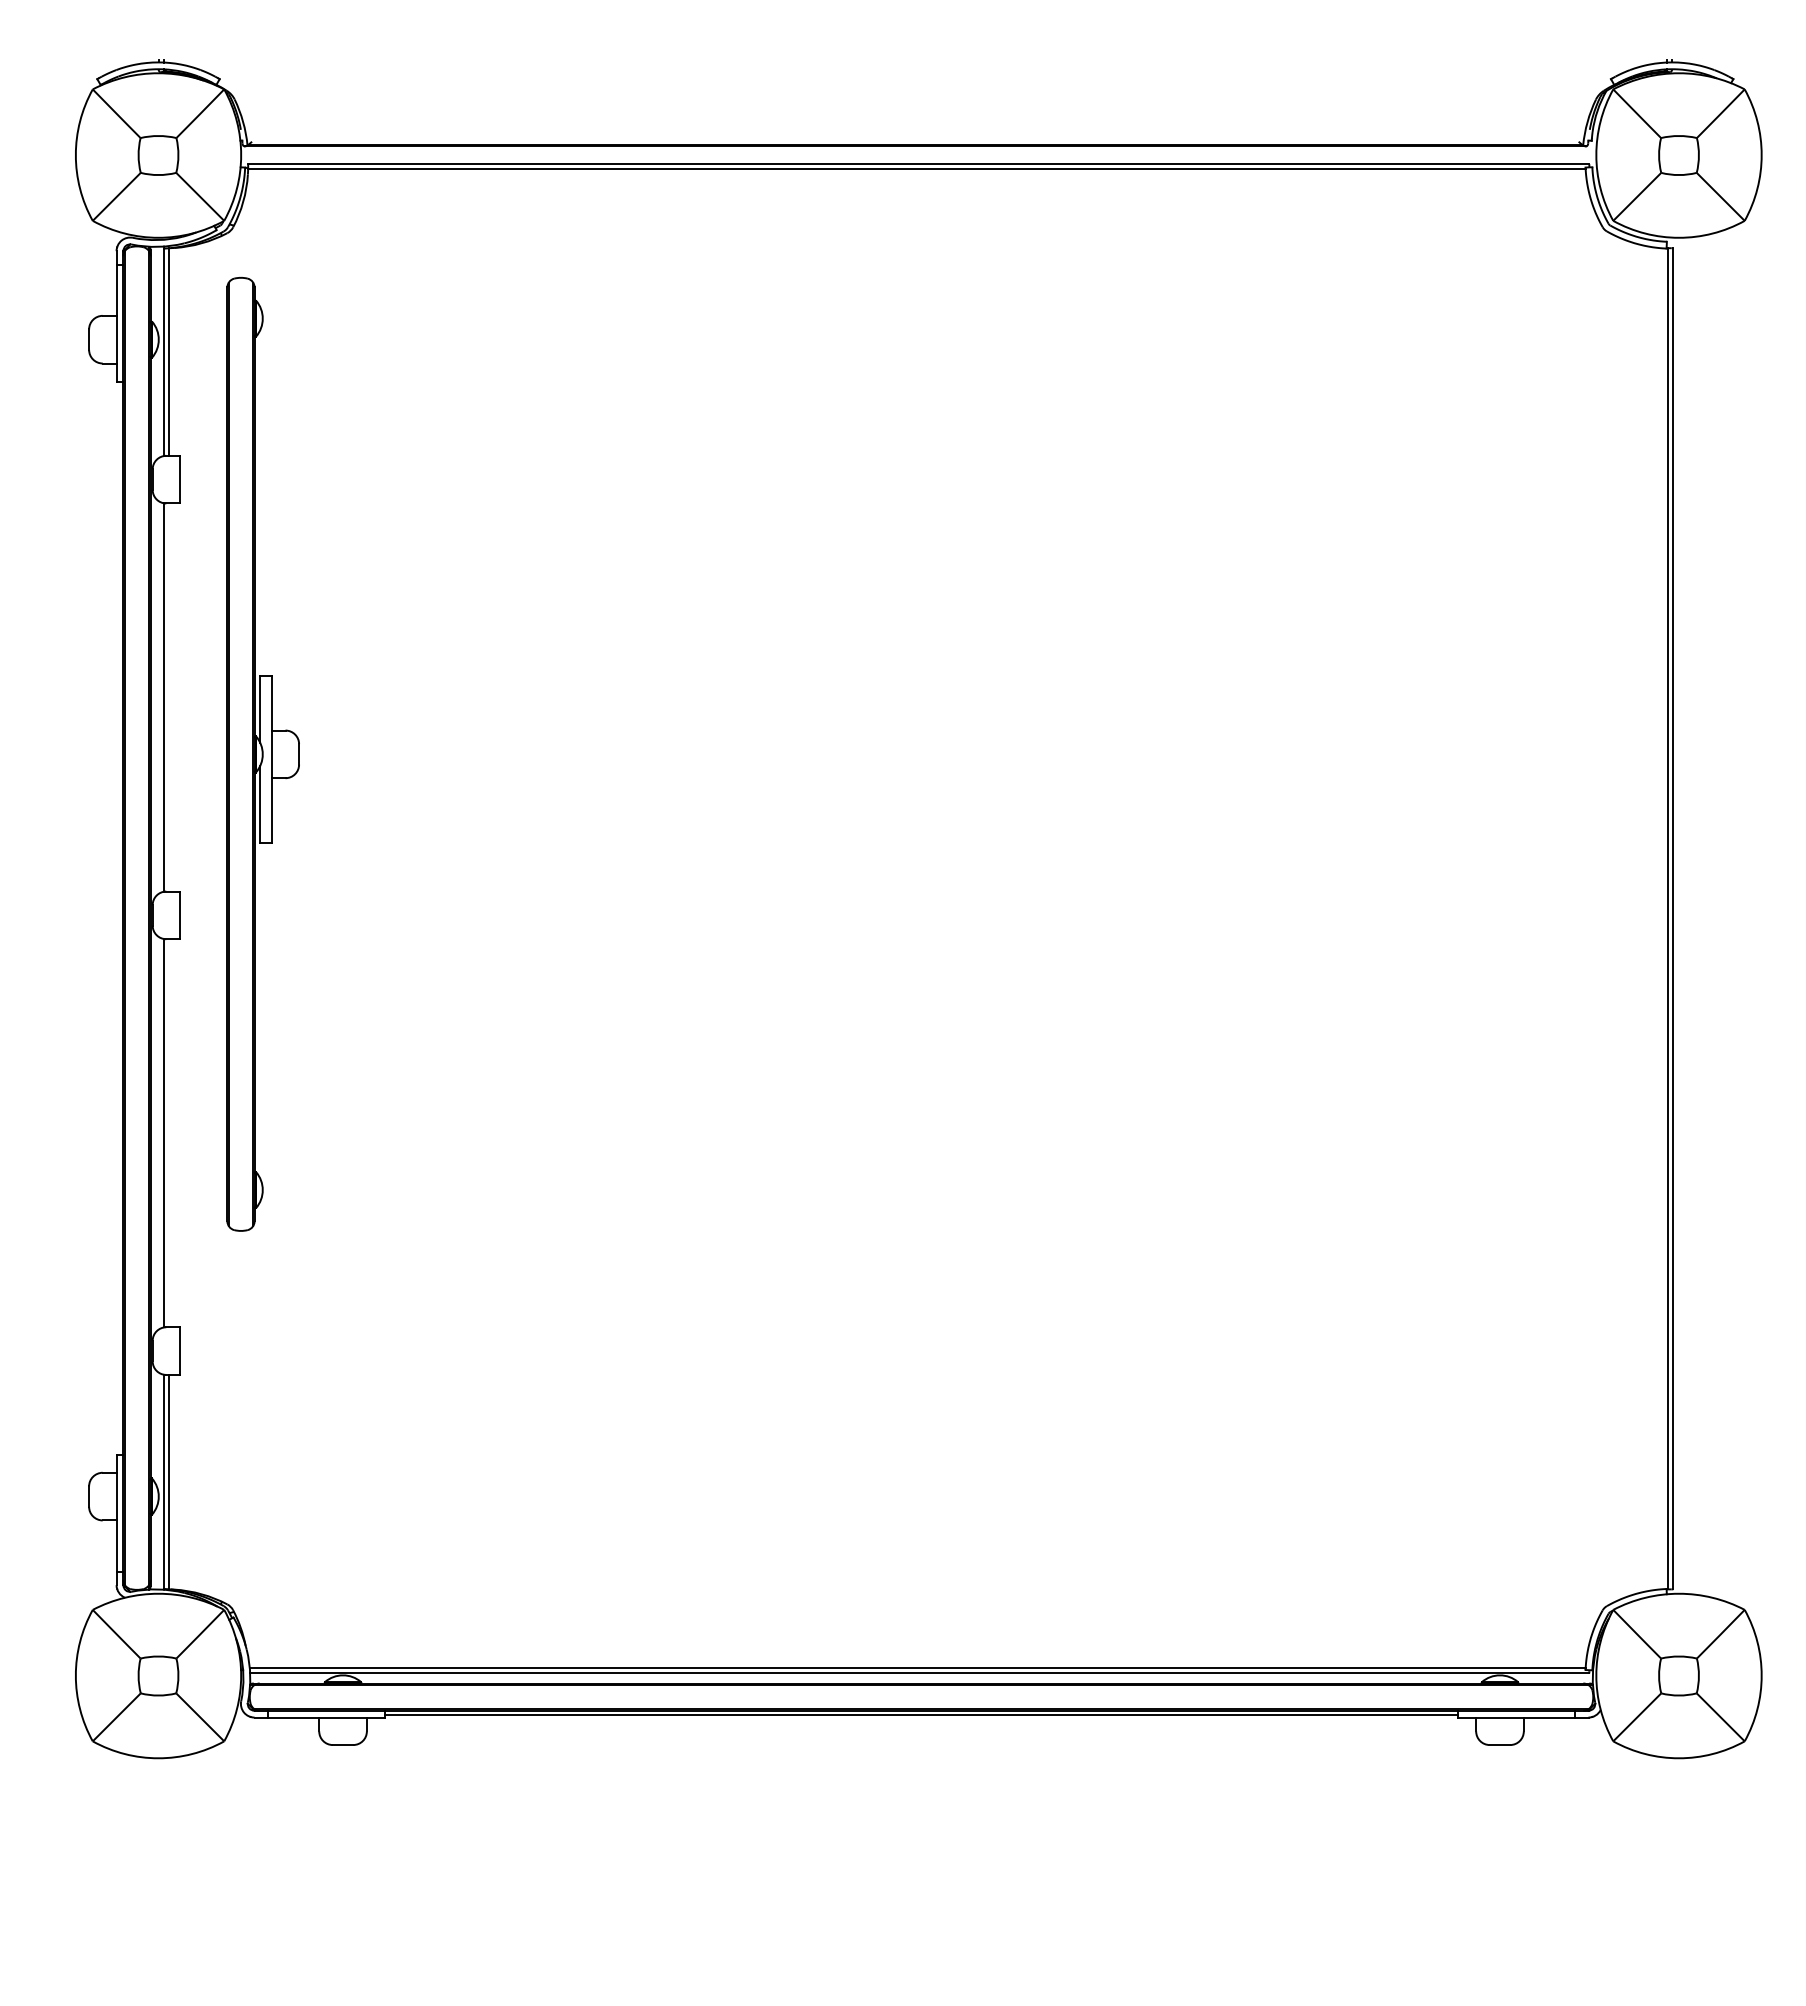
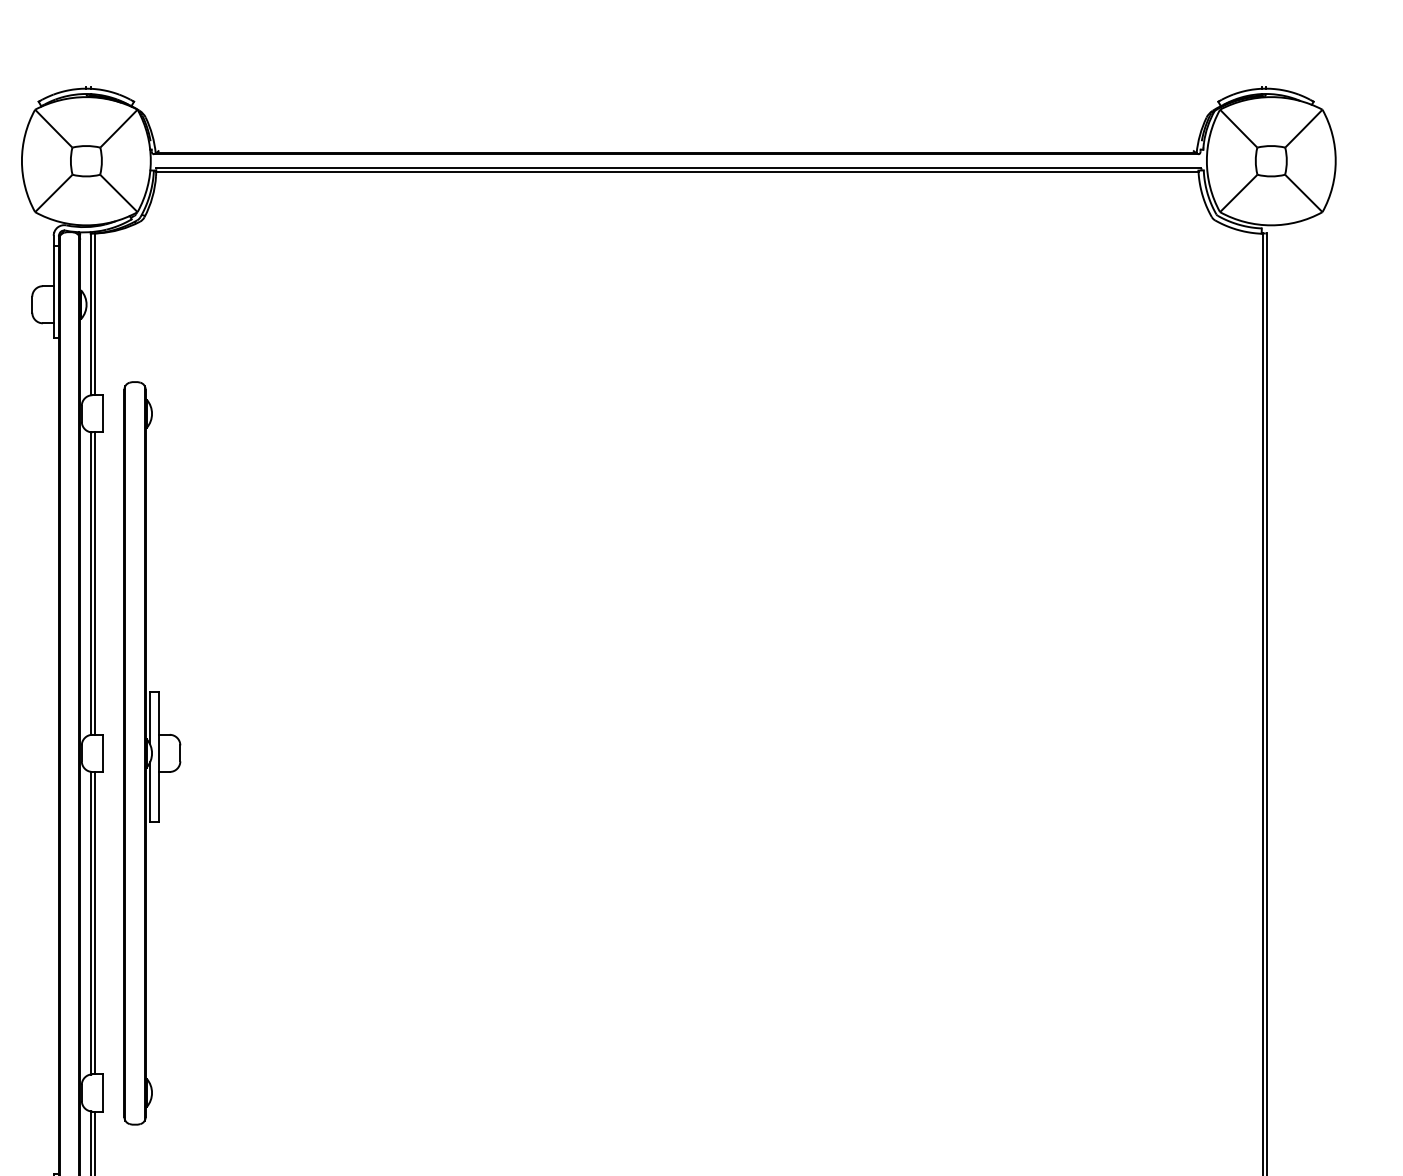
line: (169, 697) -> (94, 583), added
part: (262, 754) -> (151, 753), moved
line: (169, 1133) -> (94, 923), added

